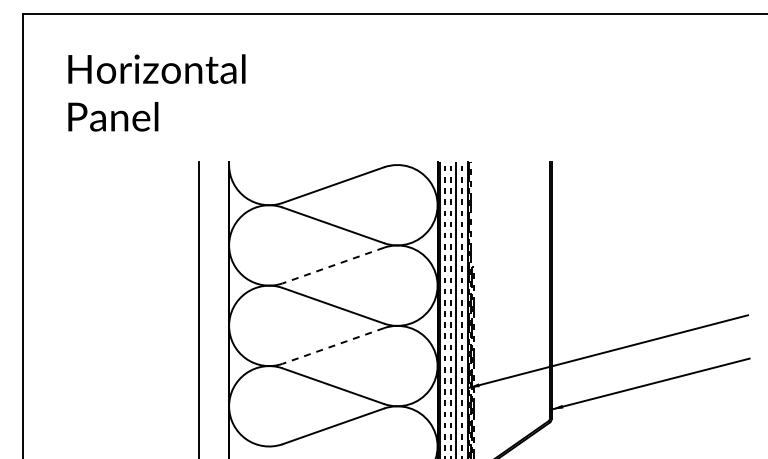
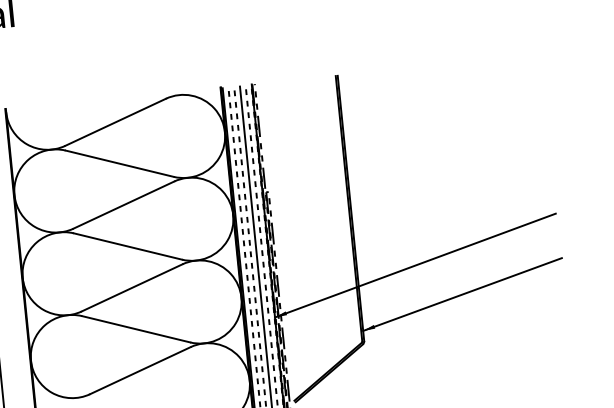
line: (333, 265) -> (123, 205), dashed -> solid
line: (333, 345) -> (132, 287), dashed -> solid

